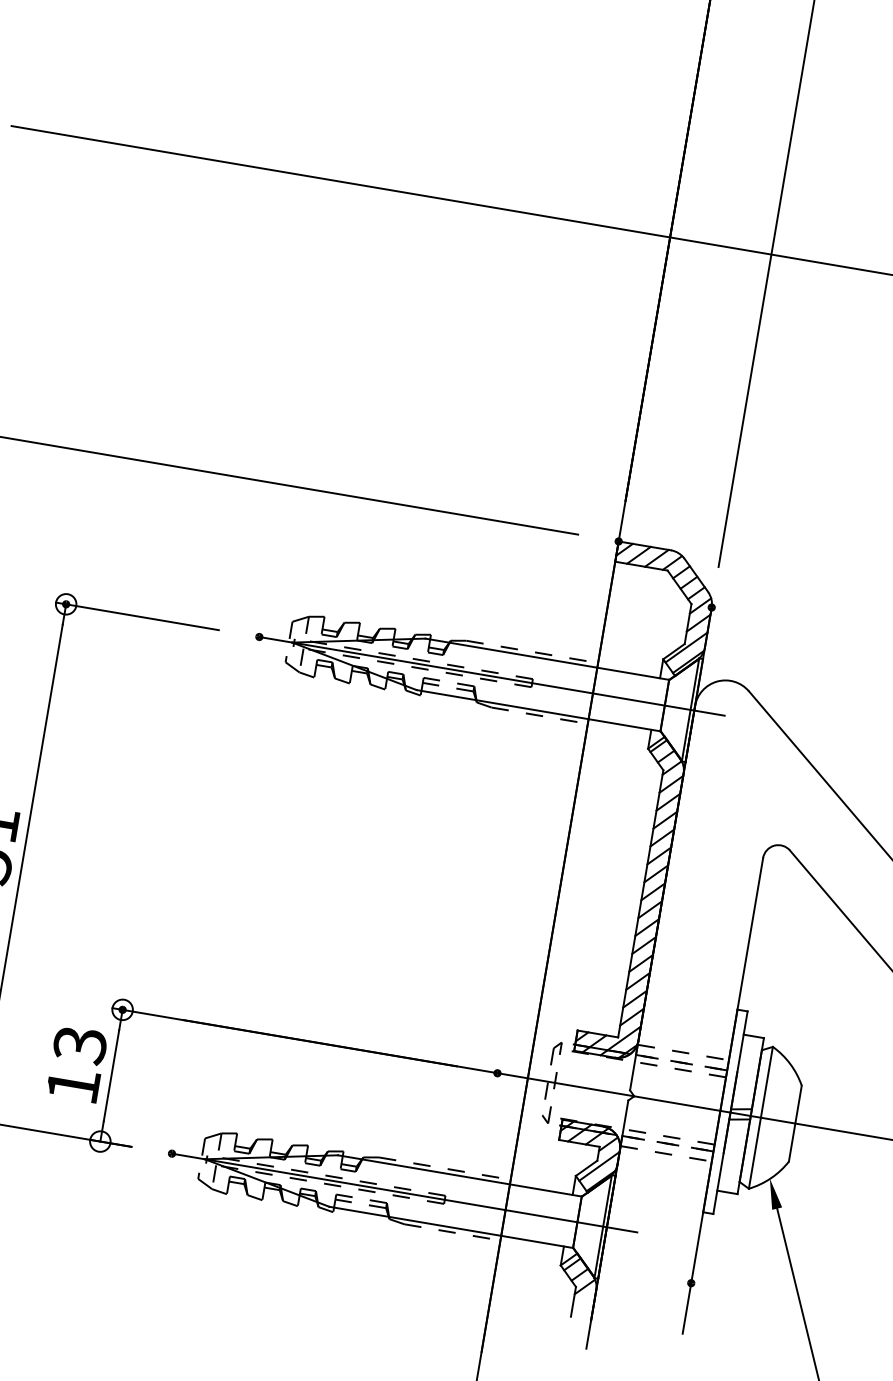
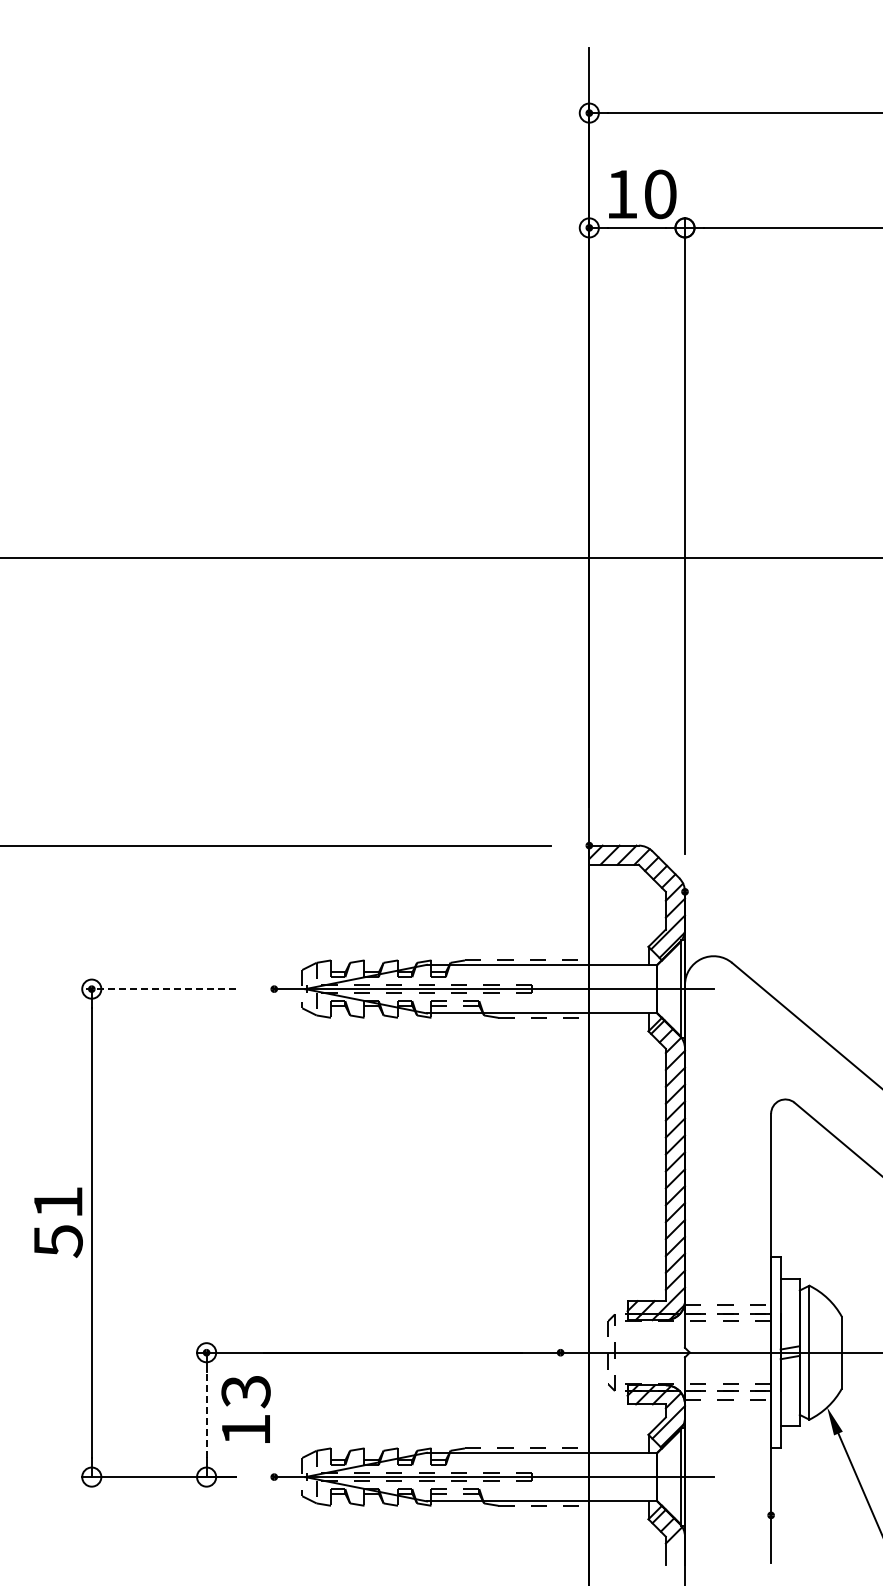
line: (137, 616) -> (159, 989), solid -> dashed
text: (76, 1063) -> (245, 1409), moved
line: (111, 1075) -> (206, 1414), solid -> dashed

